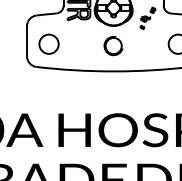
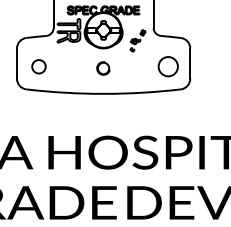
circle: (48, 44) -> (38, 66), size x0.7
part: (113, 46) -> (103, 68), size x0.7

